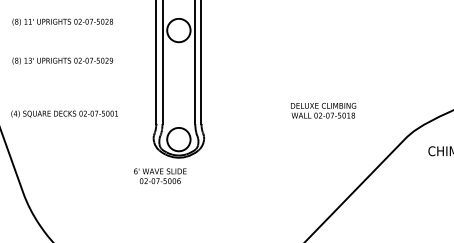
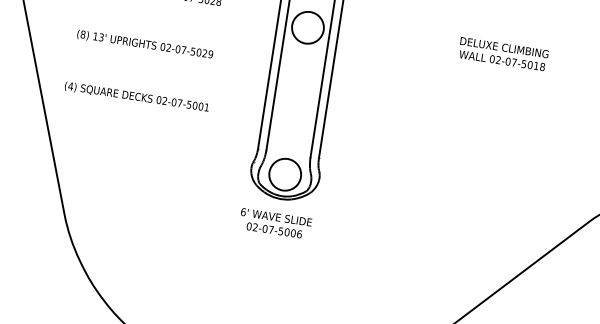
text: (323, 110) -> (503, 53), moved
text: (64, 113) -> (136, 96), moved
text: (160, 176) -> (275, 224), moved

